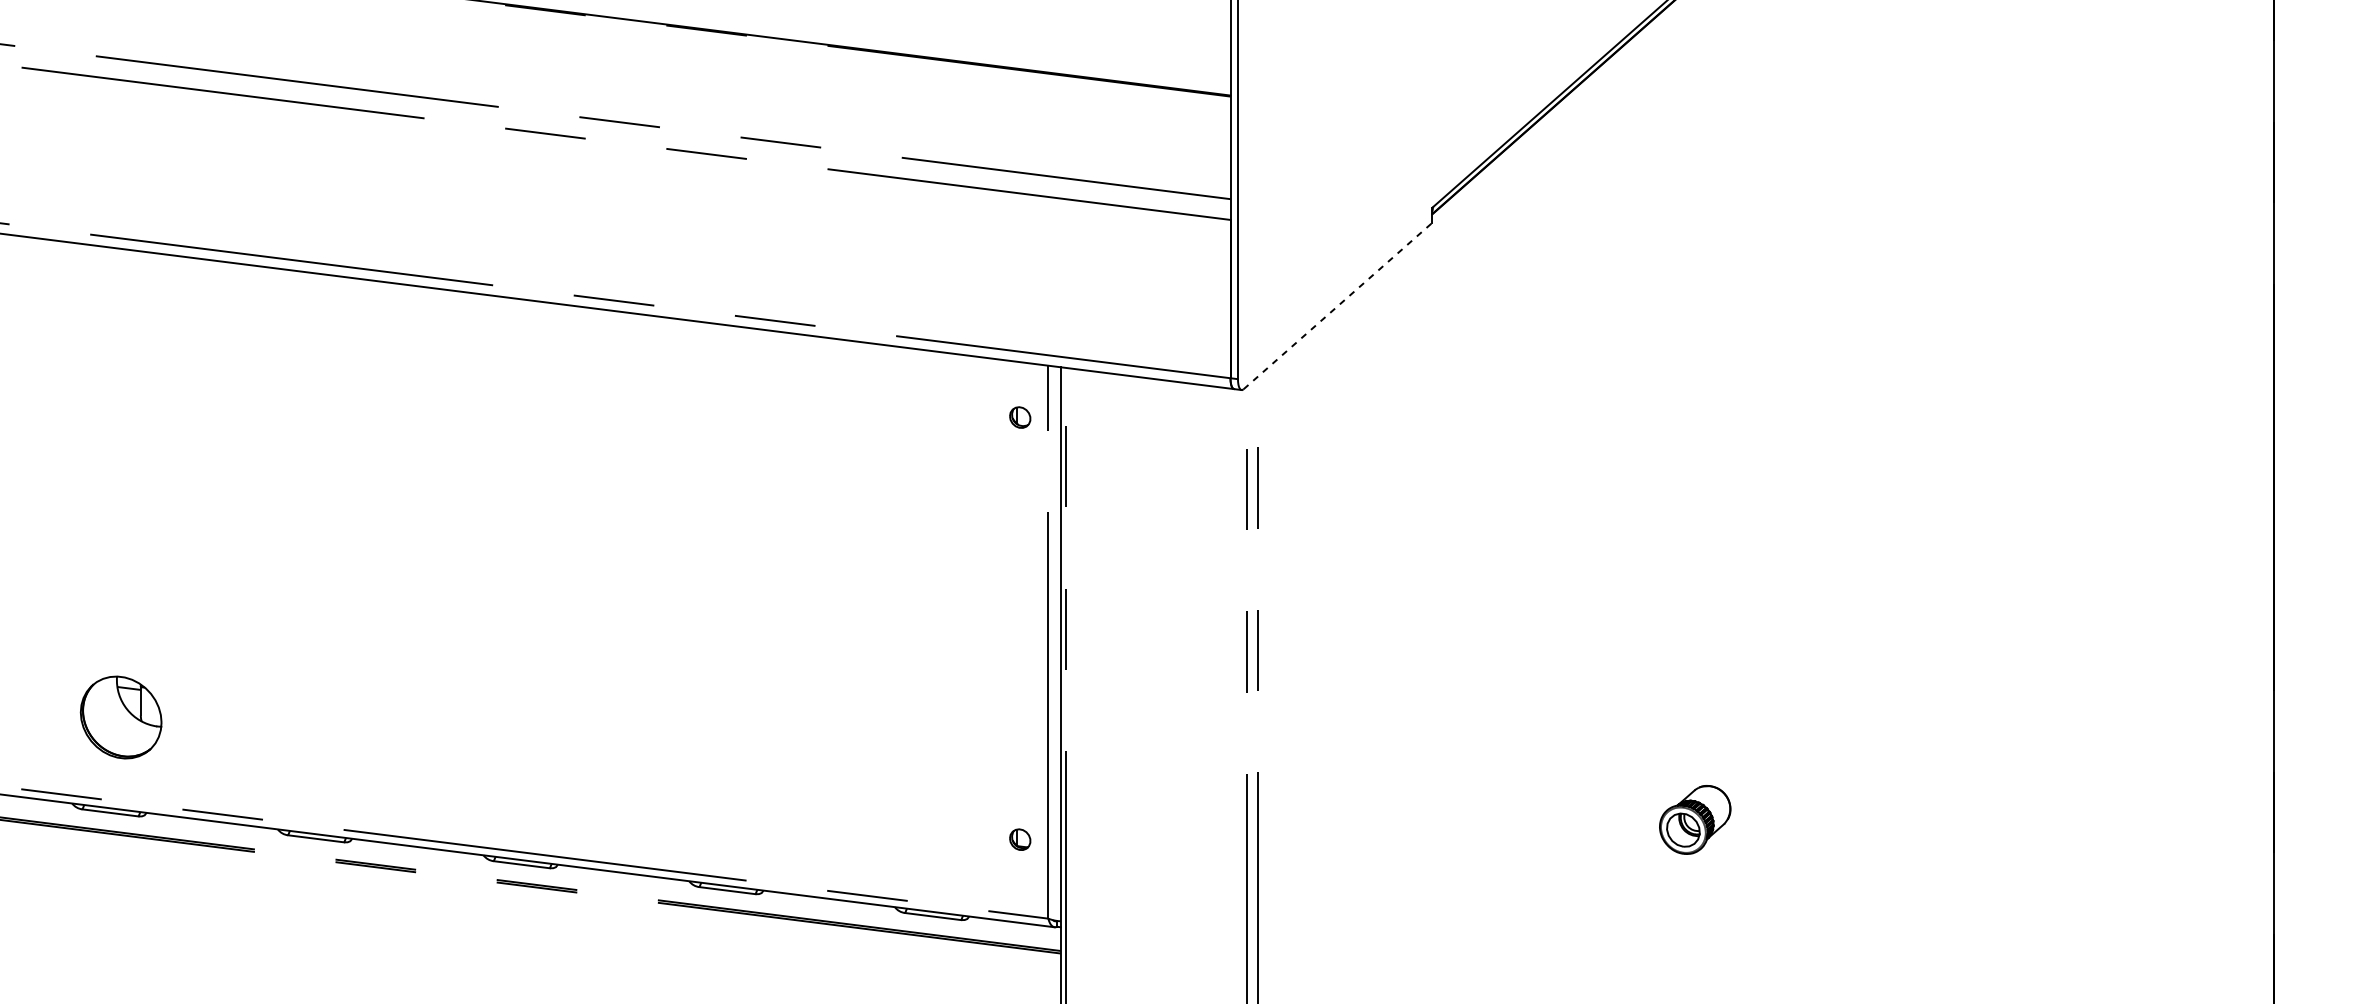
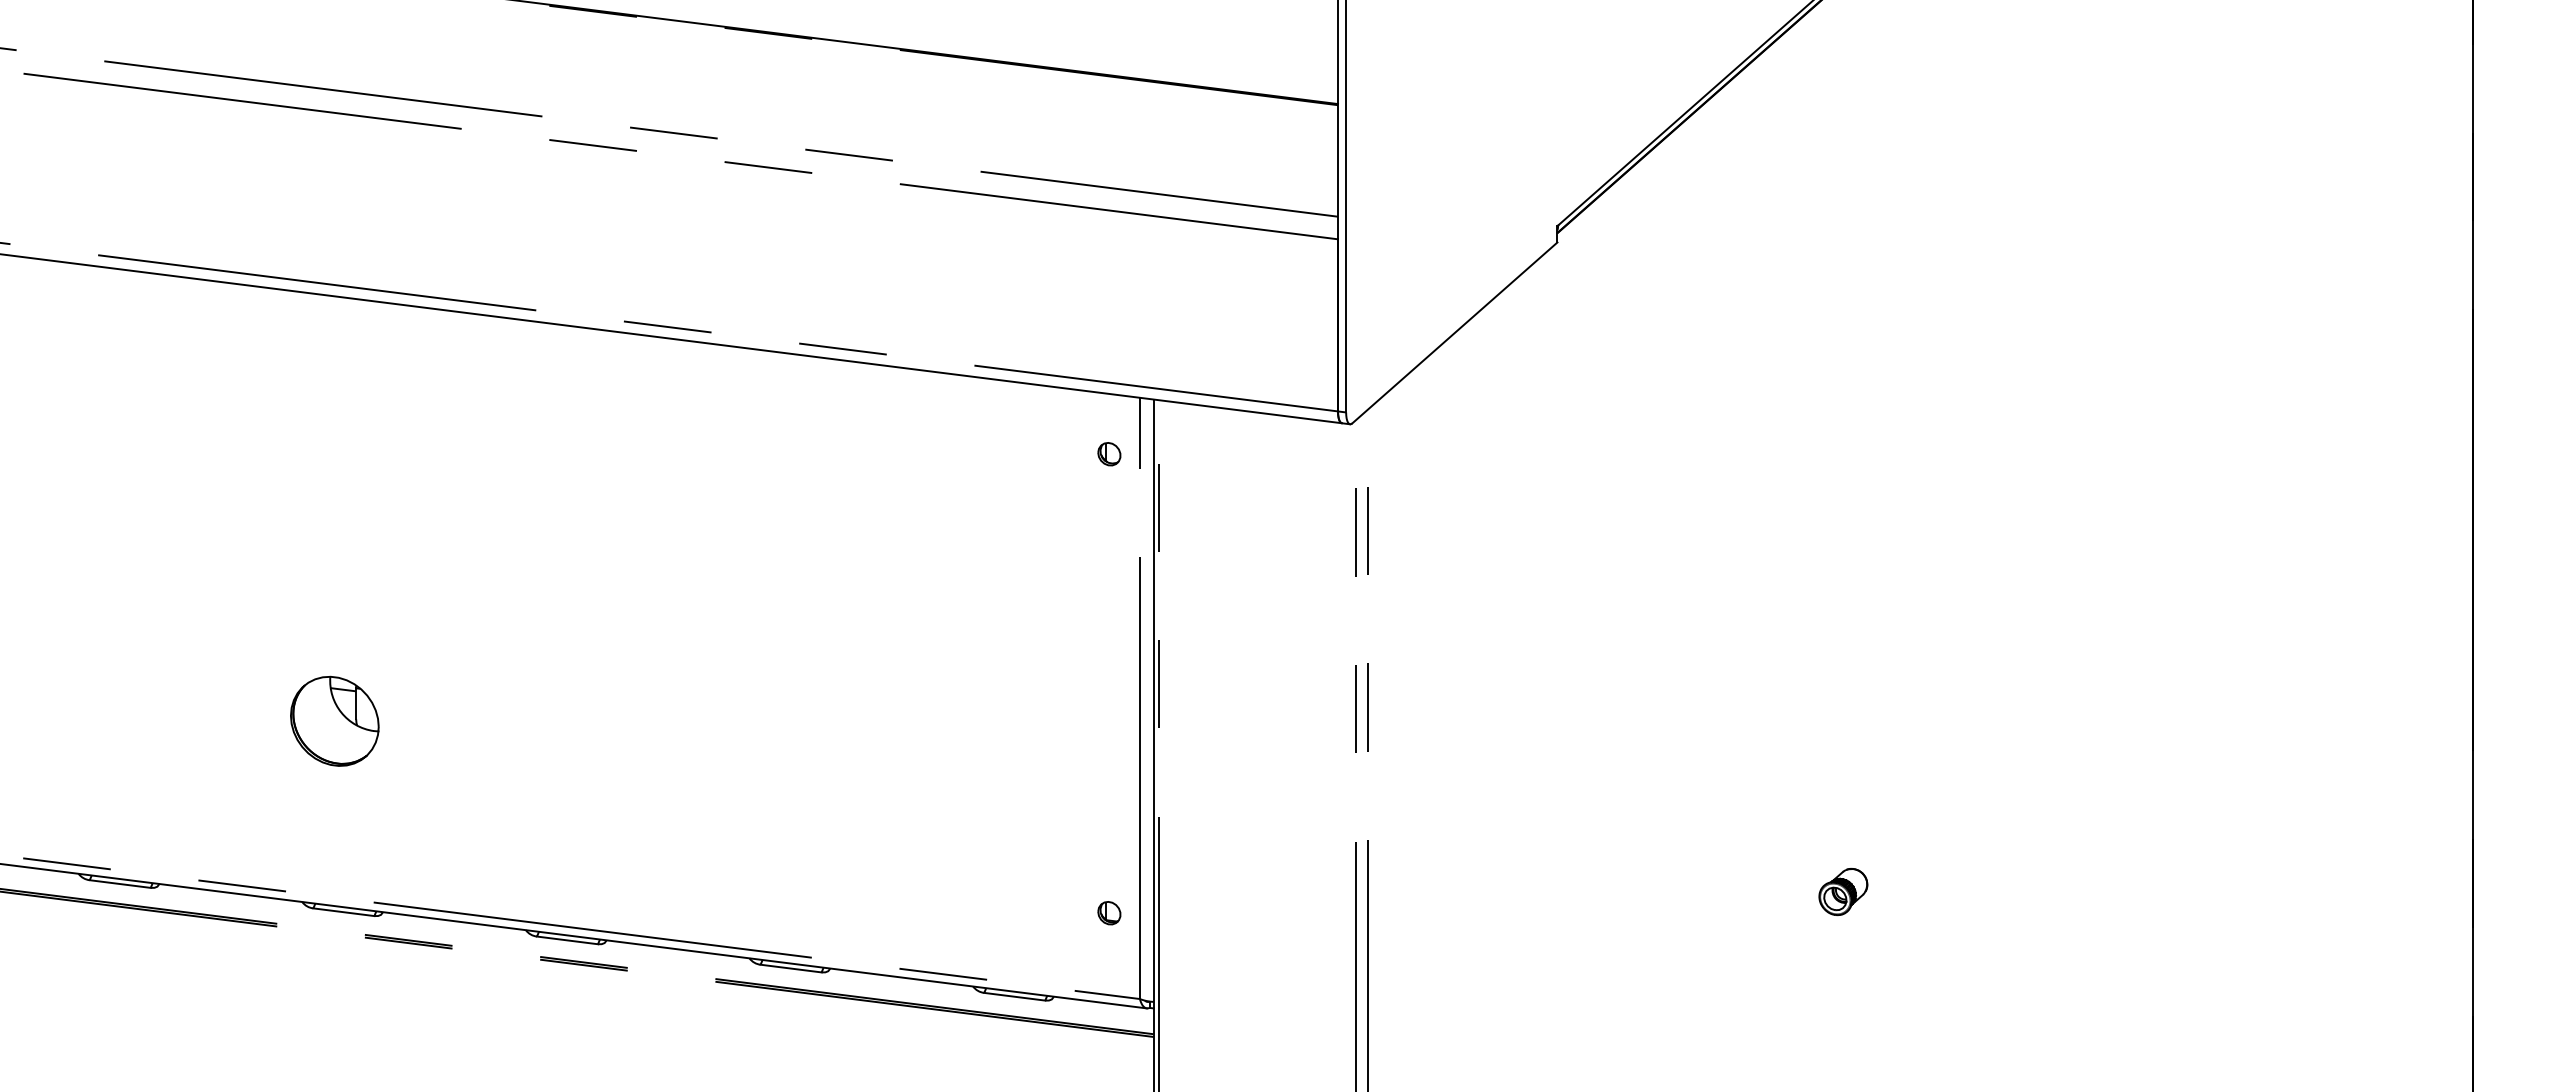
line: (1337, 305) -> (1454, 332), dashed -> solid
part: (120, 716) -> (334, 720), moved
part: (1695, 820) -> (1843, 892), size x0.62

